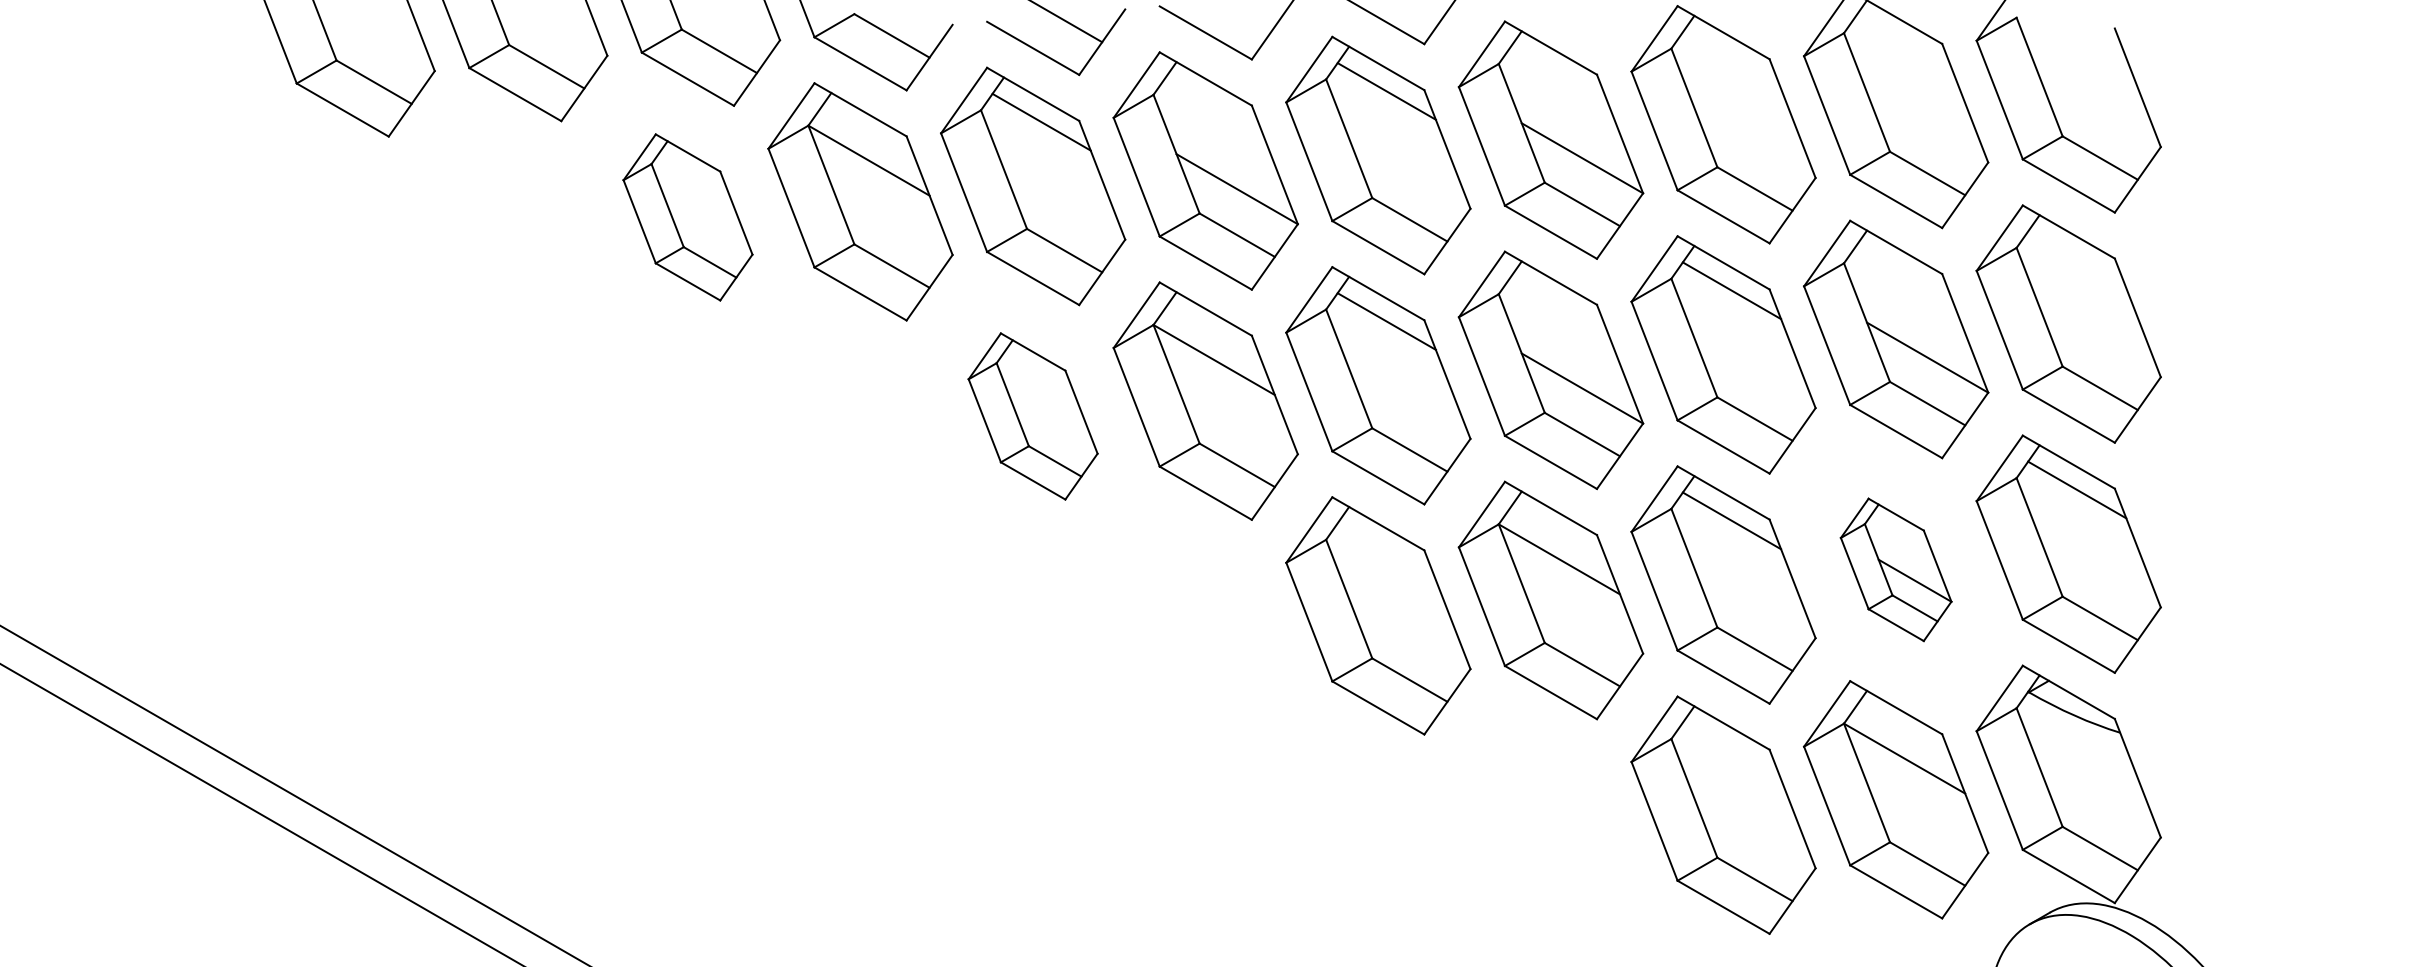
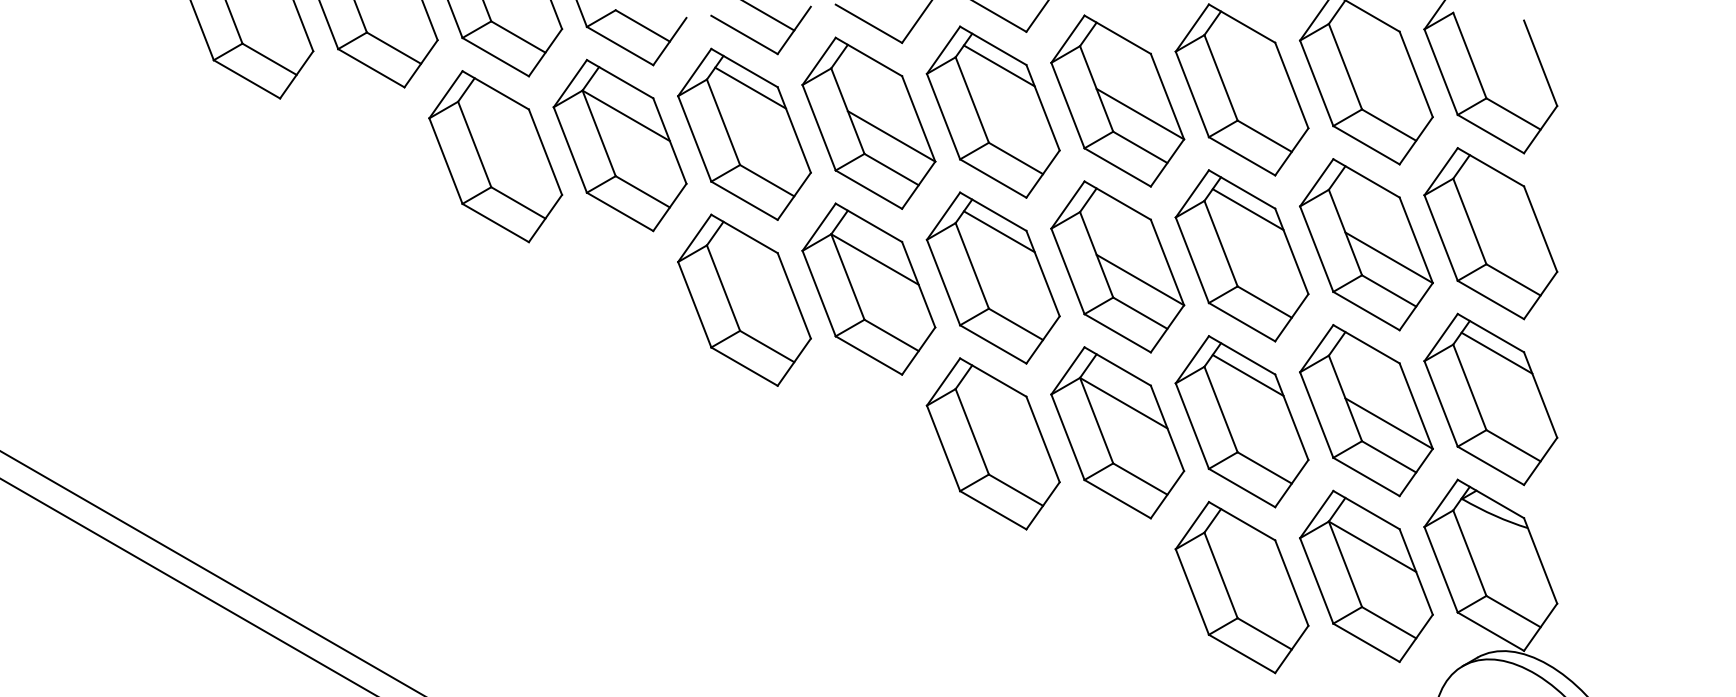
part: (687, 217) -> (495, 156), size x1.43
part: (1033, 415) -> (744, 299), size x1.43
part: (1896, 569) -> (1366, 410), size x1.67

